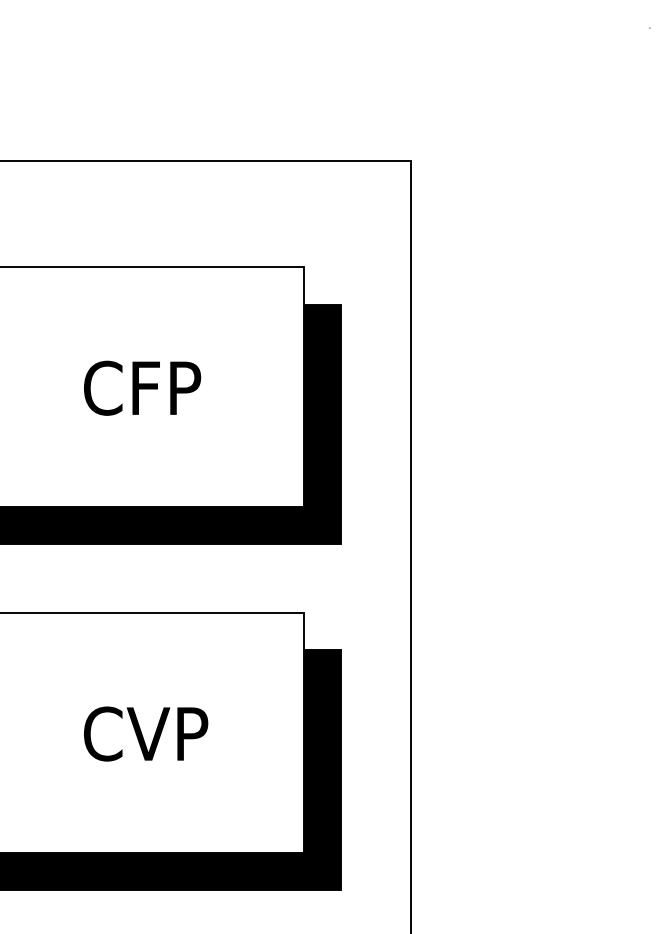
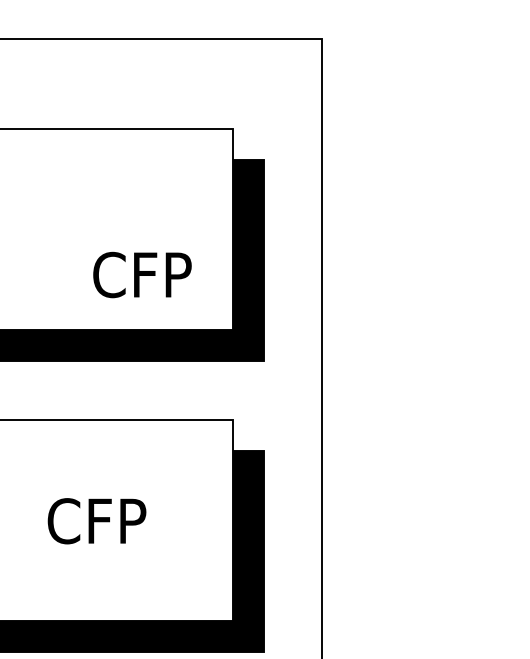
text: (142, 387) -> (142, 274), moved
text: (167, 733) -> (118, 520), CVP -> CFP

